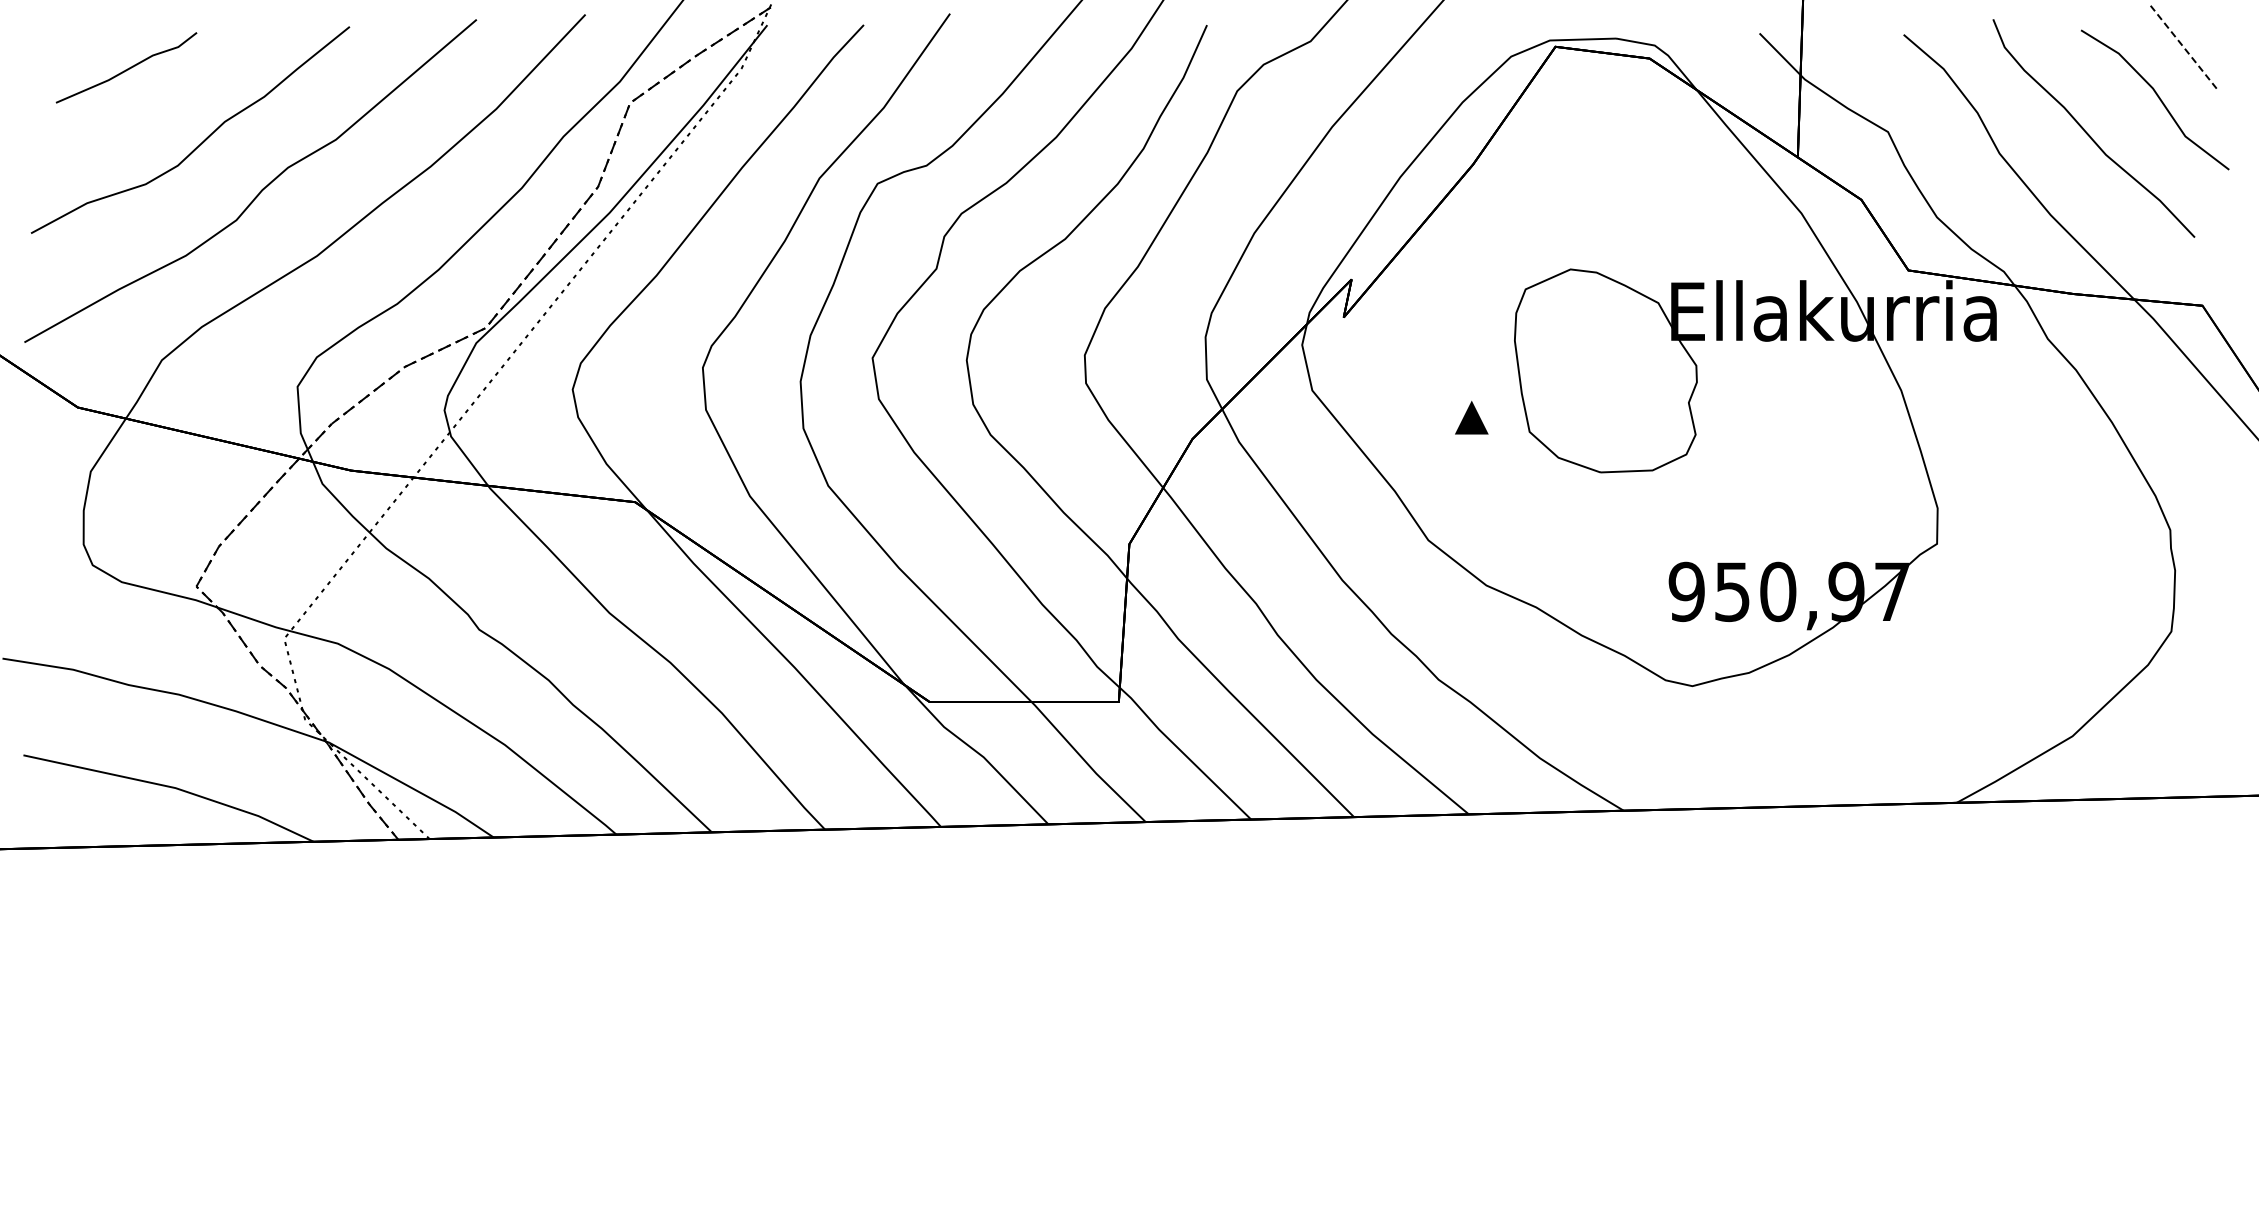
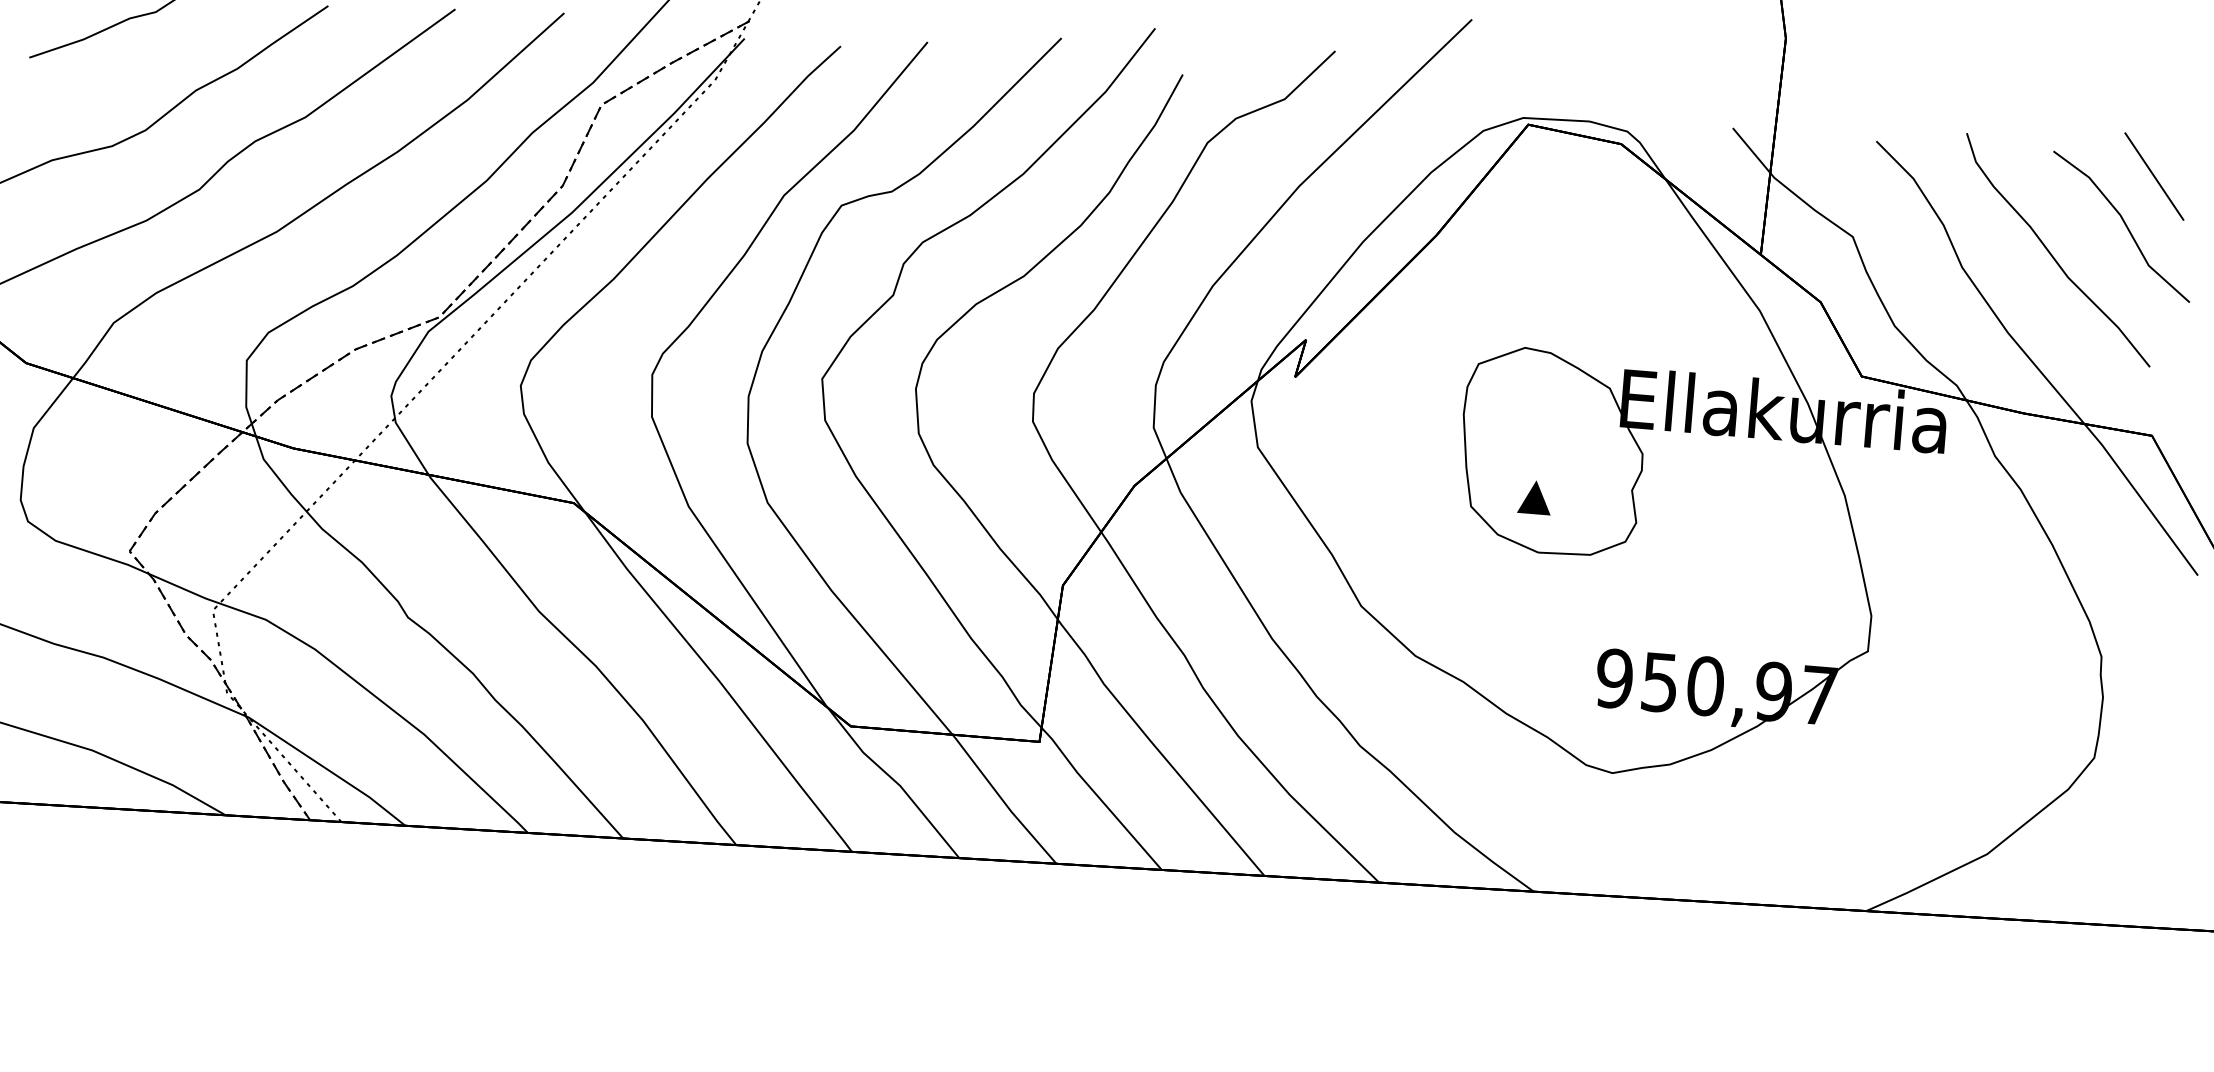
line: (2183, 47) -> (2154, 176), dashed -> solid
part: (1471, 417) -> (1534, 497), moved

